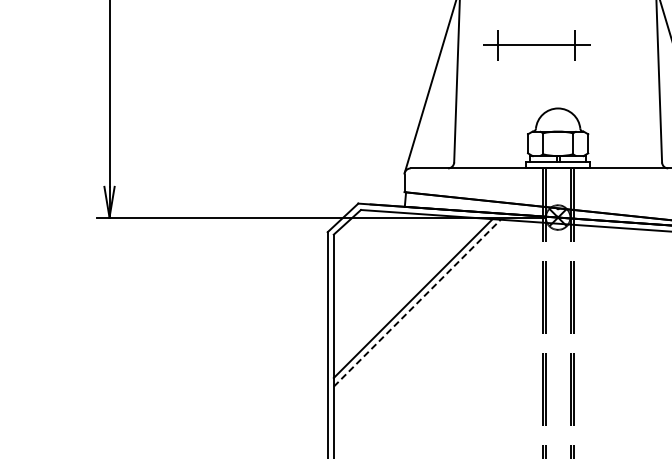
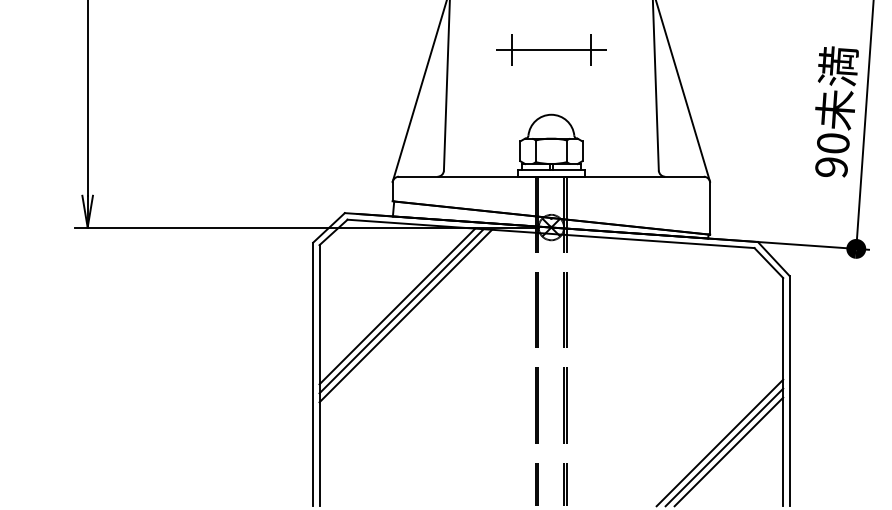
part: (536, 45) -> (551, 49), moved
line: (409, 293) -> (397, 306), added
line: (417, 302) -> (406, 315), dashed -> solid

